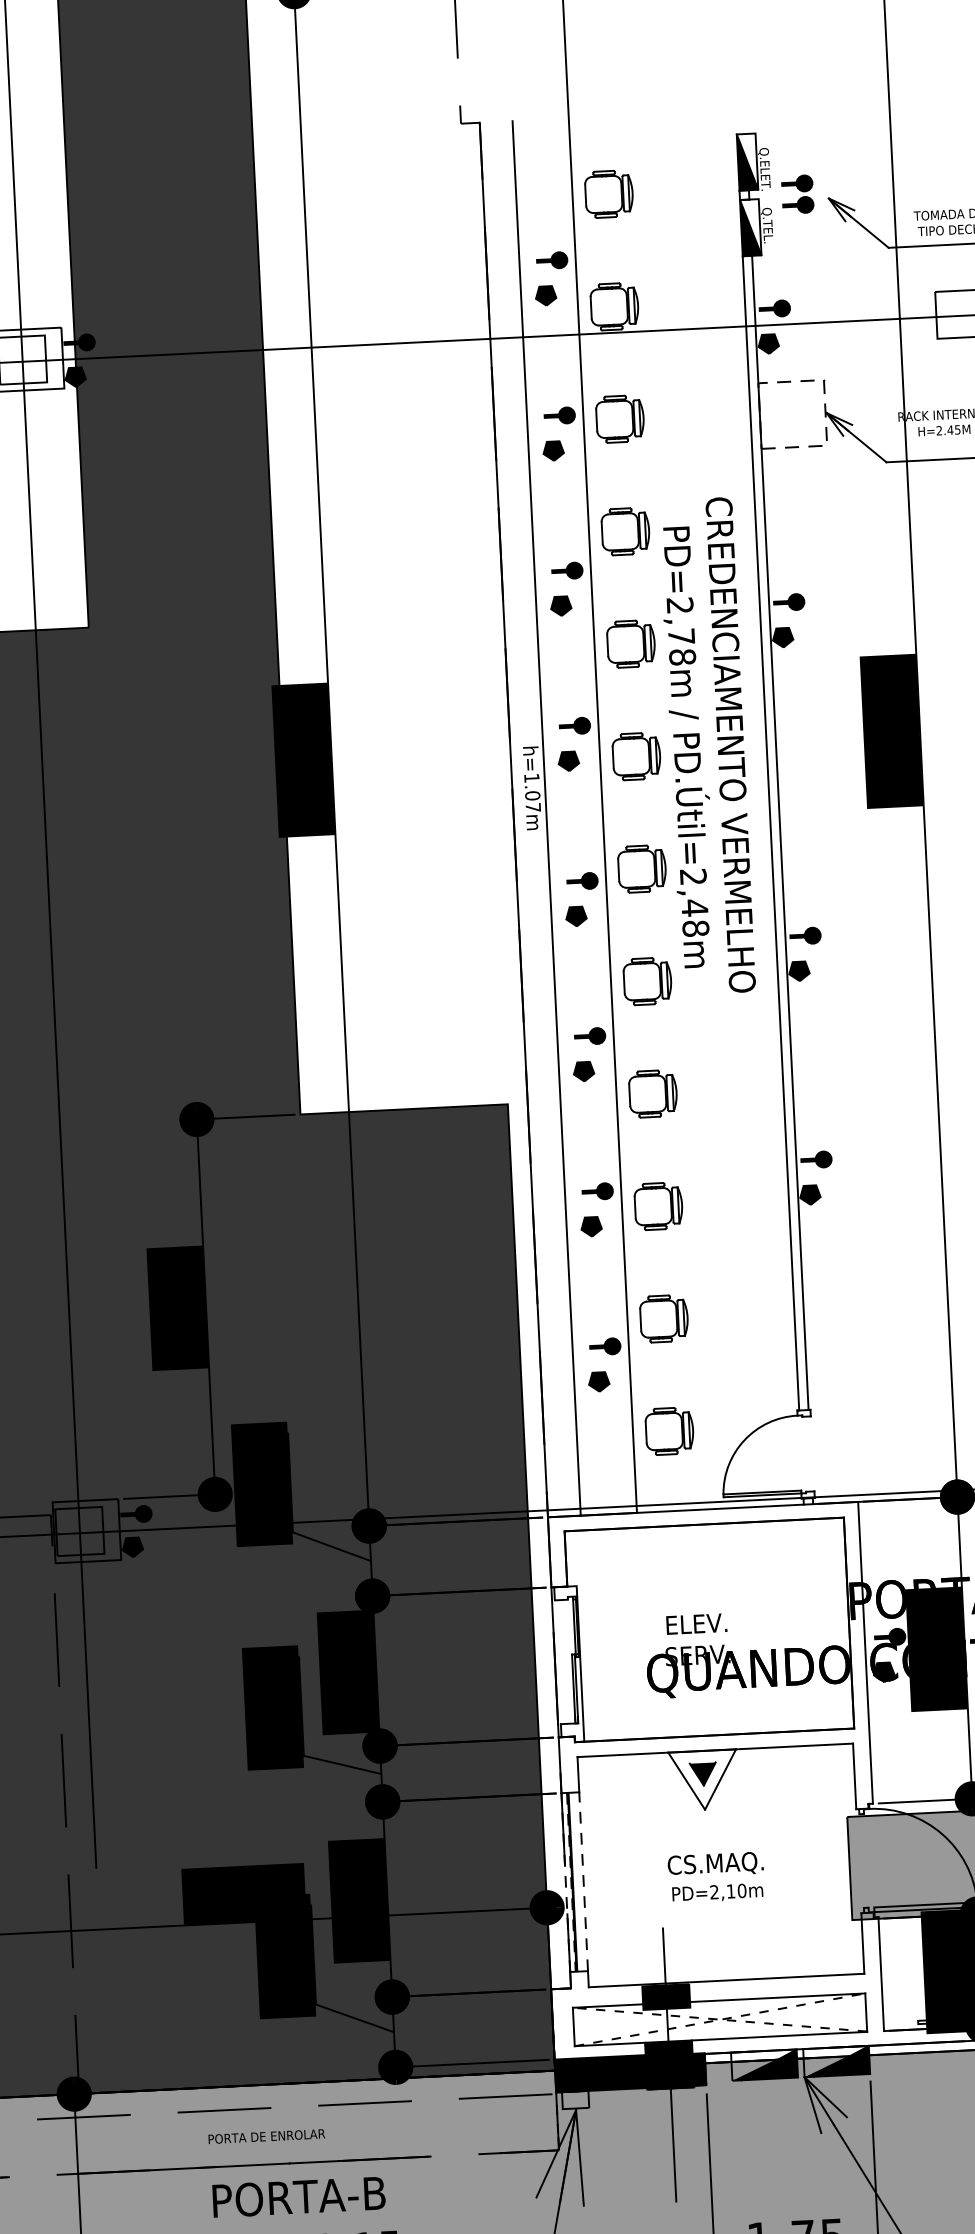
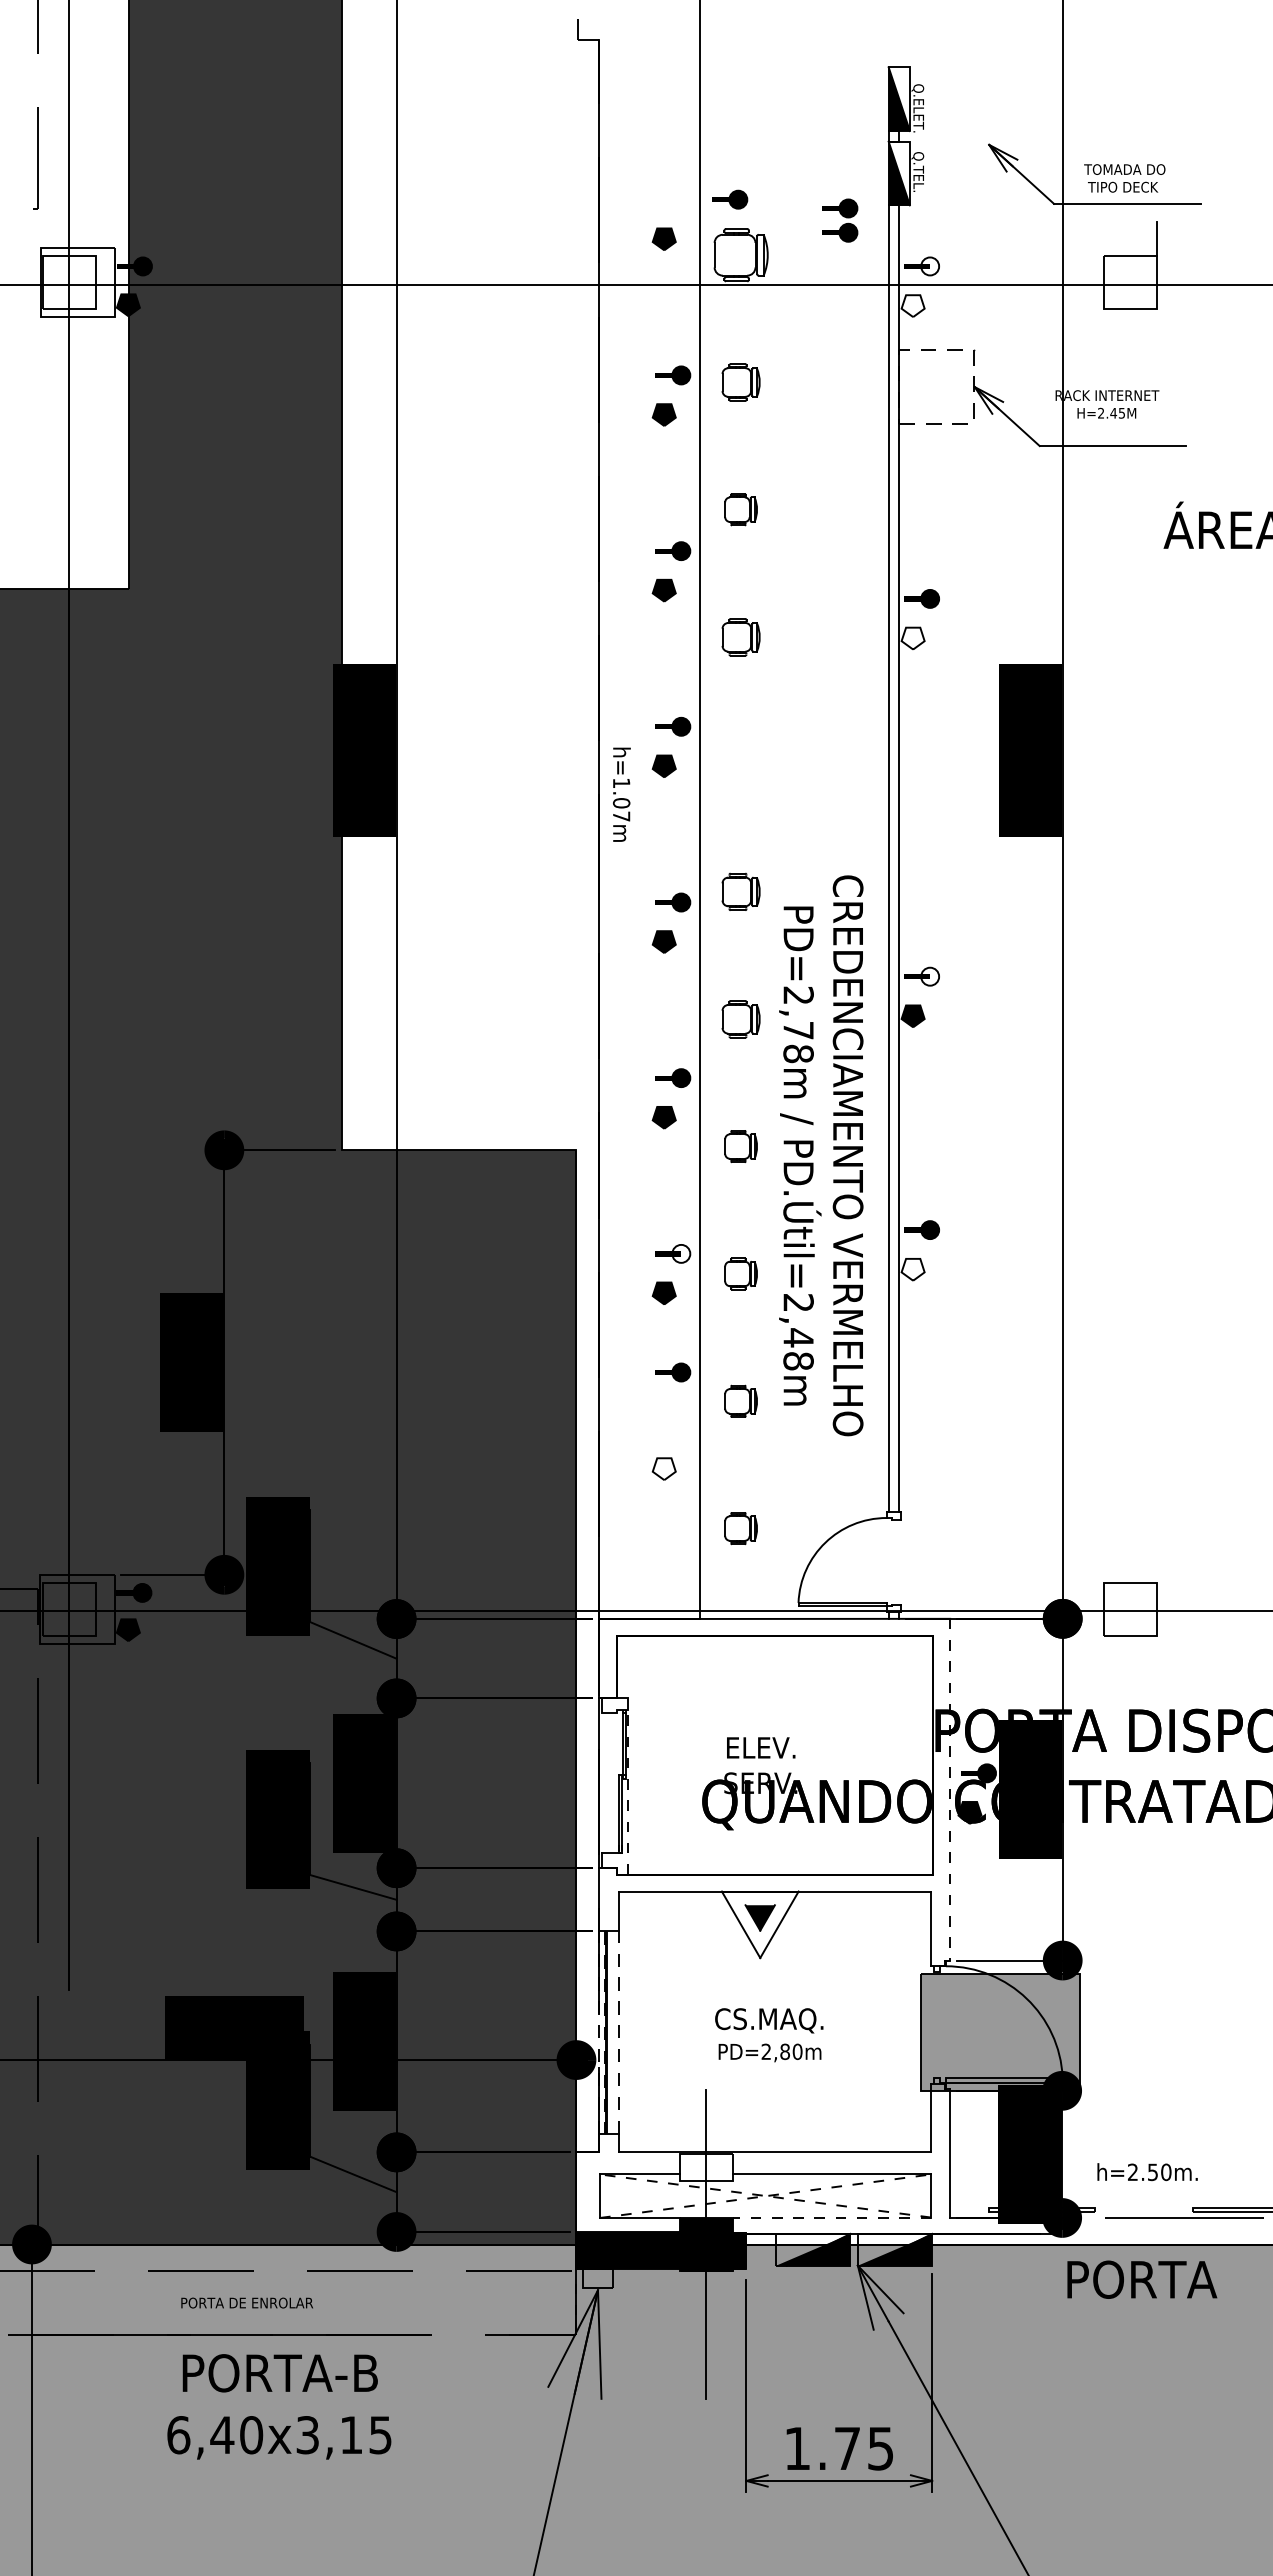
part: (608, 193) -> (740, 127), removed
part: (798, 194) -> (840, 220), moved
part: (552, 260) -> (730, 199), moved
fill: (782, 308) -> (930, 266), removed
fill: (768, 344) -> (912, 306), removed
part: (619, 419) -> (740, 382), size x0.7
part: (625, 531) -> (740, 509), size x0.6
fill: (782, 637) -> (912, 638), removed
part: (630, 644) -> (740, 637), size x0.7
text: (707, 745) -> (821, 1155), moved
part: (636, 756) -> (740, 764), removed
line: (547, 818) -> (636, 829), removed
part: (641, 868) -> (740, 891), size x0.7
fill: (813, 935) -> (930, 976), removed
part: (647, 981) -> (740, 1019), size x0.7
part: (652, 1093) -> (740, 1146), size x0.6
fill: (605, 1190) -> (681, 1253), removed
fill: (809, 1195) -> (912, 1269), removed
part: (658, 1206) -> (740, 1273), size x0.6
part: (663, 1319) -> (740, 1401), size x0.6
part: (605, 1346) -> (673, 1372), moved
fill: (598, 1382) -> (663, 1469), removed
part: (669, 1431) -> (740, 1528), size x0.6
line: (865, 1652) -> (950, 1789), solid -> dashed
line: (580, 1669) -> (627, 1792), solid -> dashed
text: (730, 1891) -> (784, 2051), PD=2,10m -> PD=2,80m
fill: (665, 1997) -> (705, 2167), removed
line: (779, 2035) -> (831, 2217), solid -> dashed

